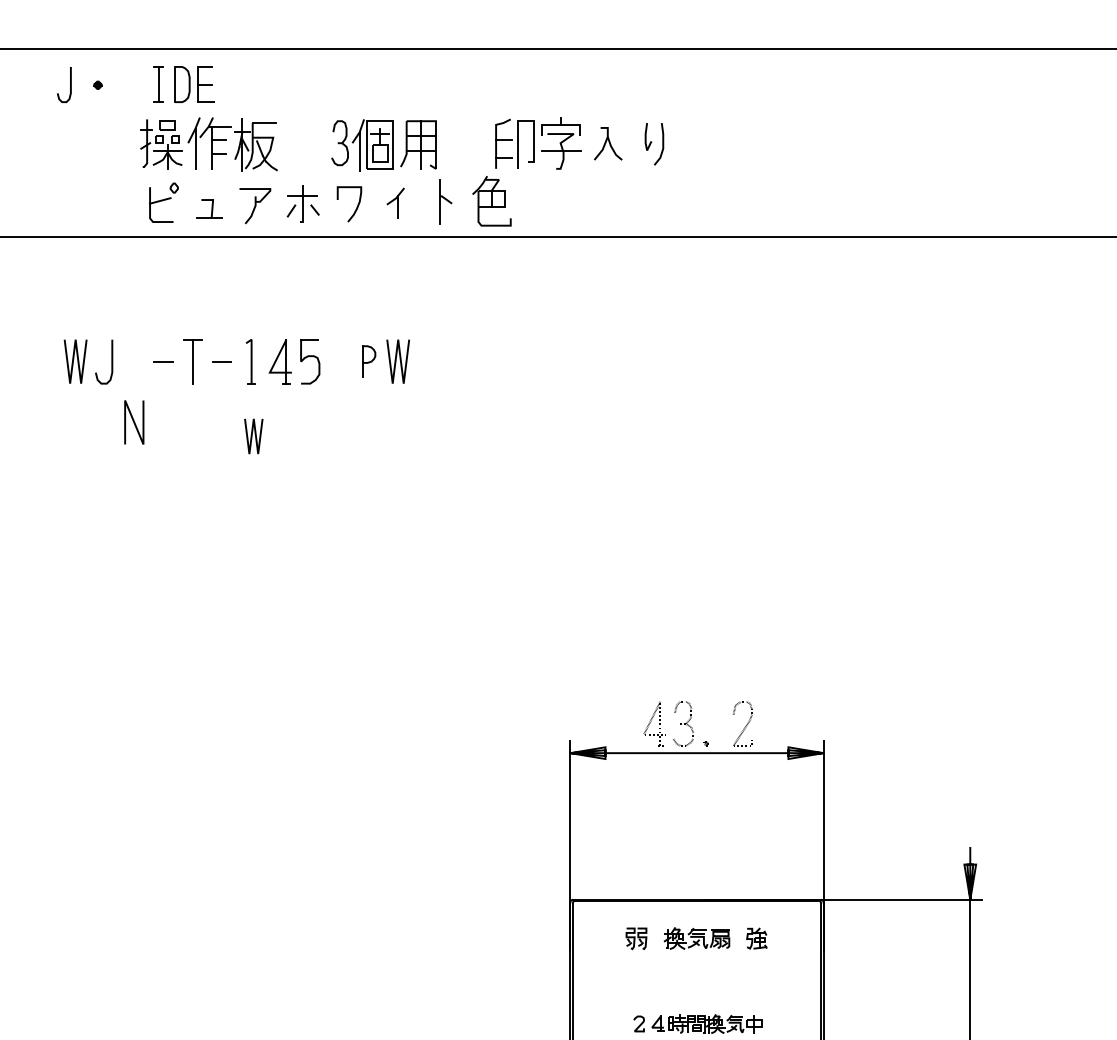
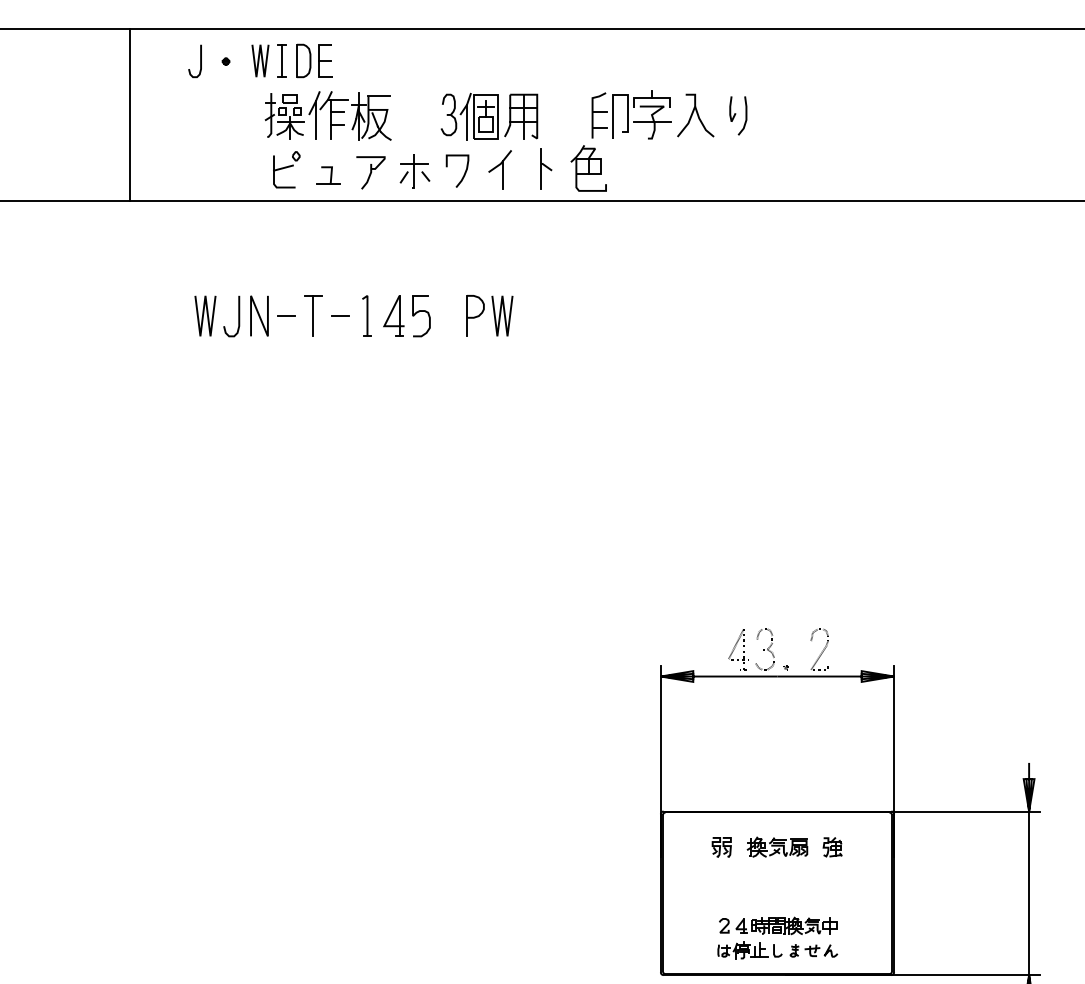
part: (607, 143) -> (695, 115), size x1.43
part: (395, 202) -> (499, 169), size x1.43
part: (368, 361) -> (475, 315), size x1.43
line: (134, 421) -> (259, 315), moved
line: (252, 435) -> (259, 60), moved

